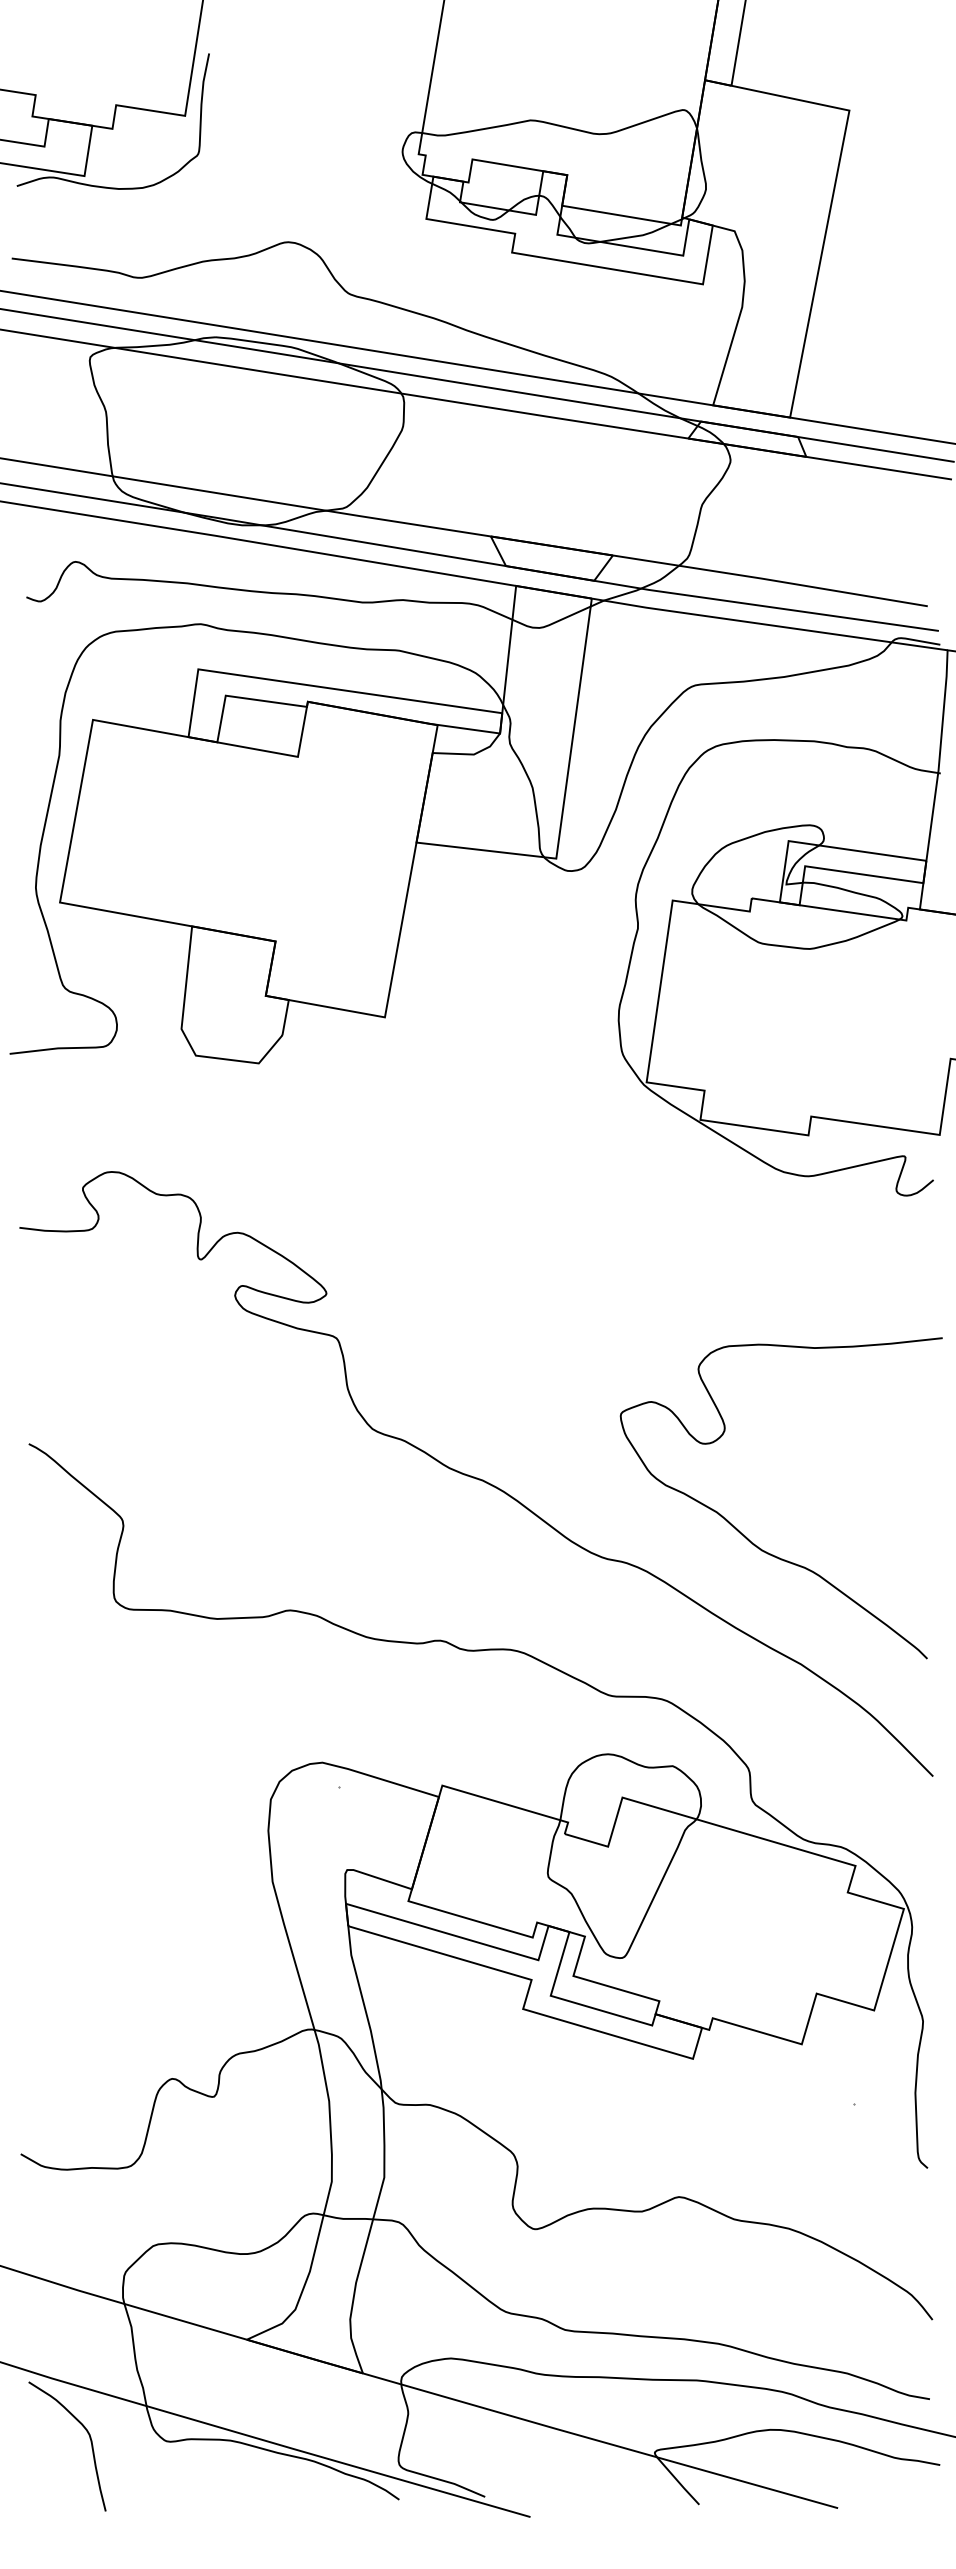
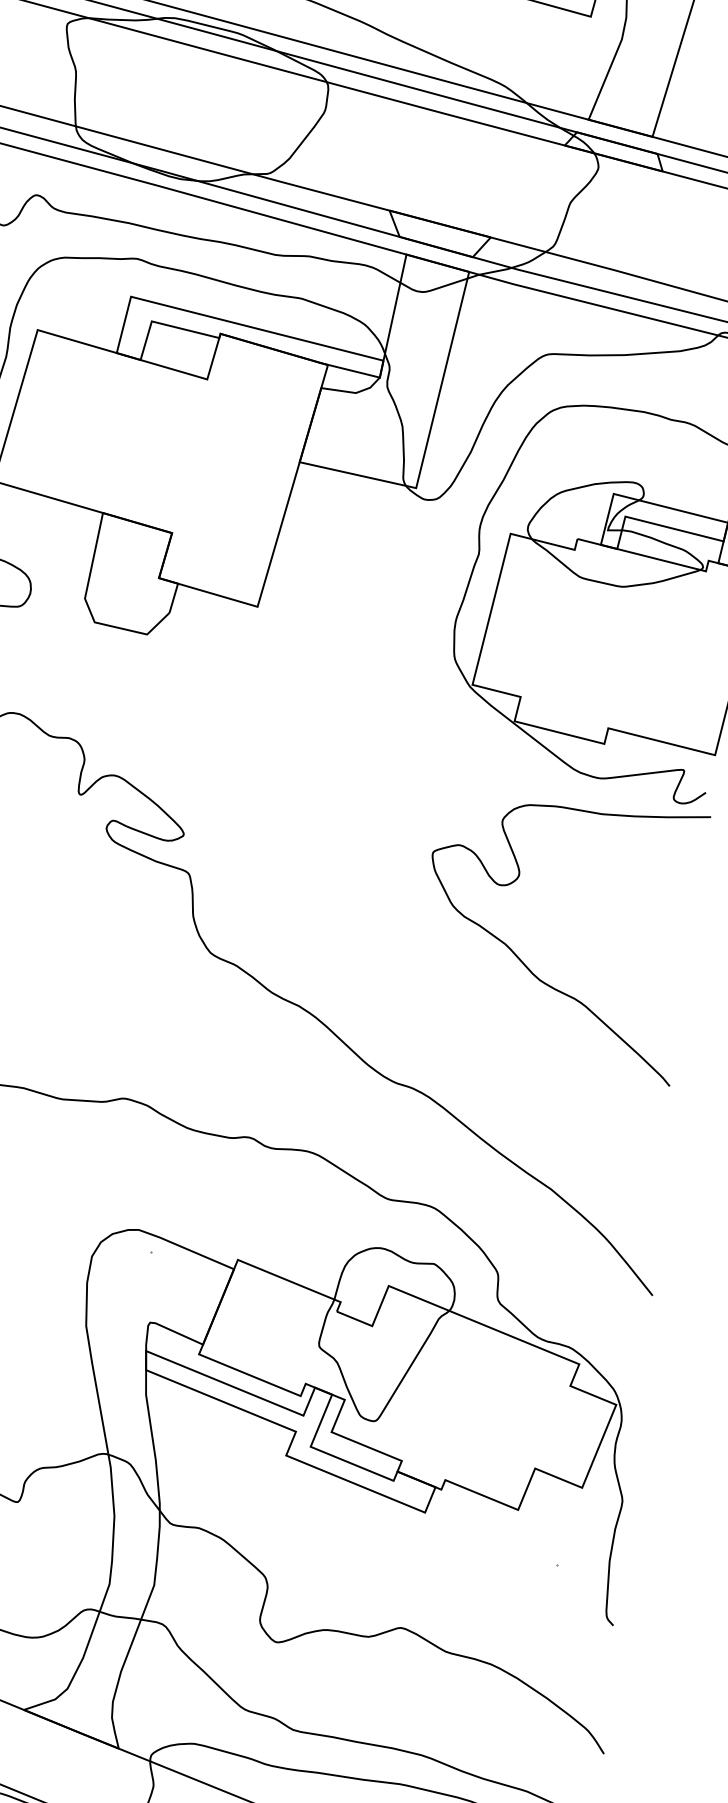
curve: (745, 1535) -> (527, 966), moved

